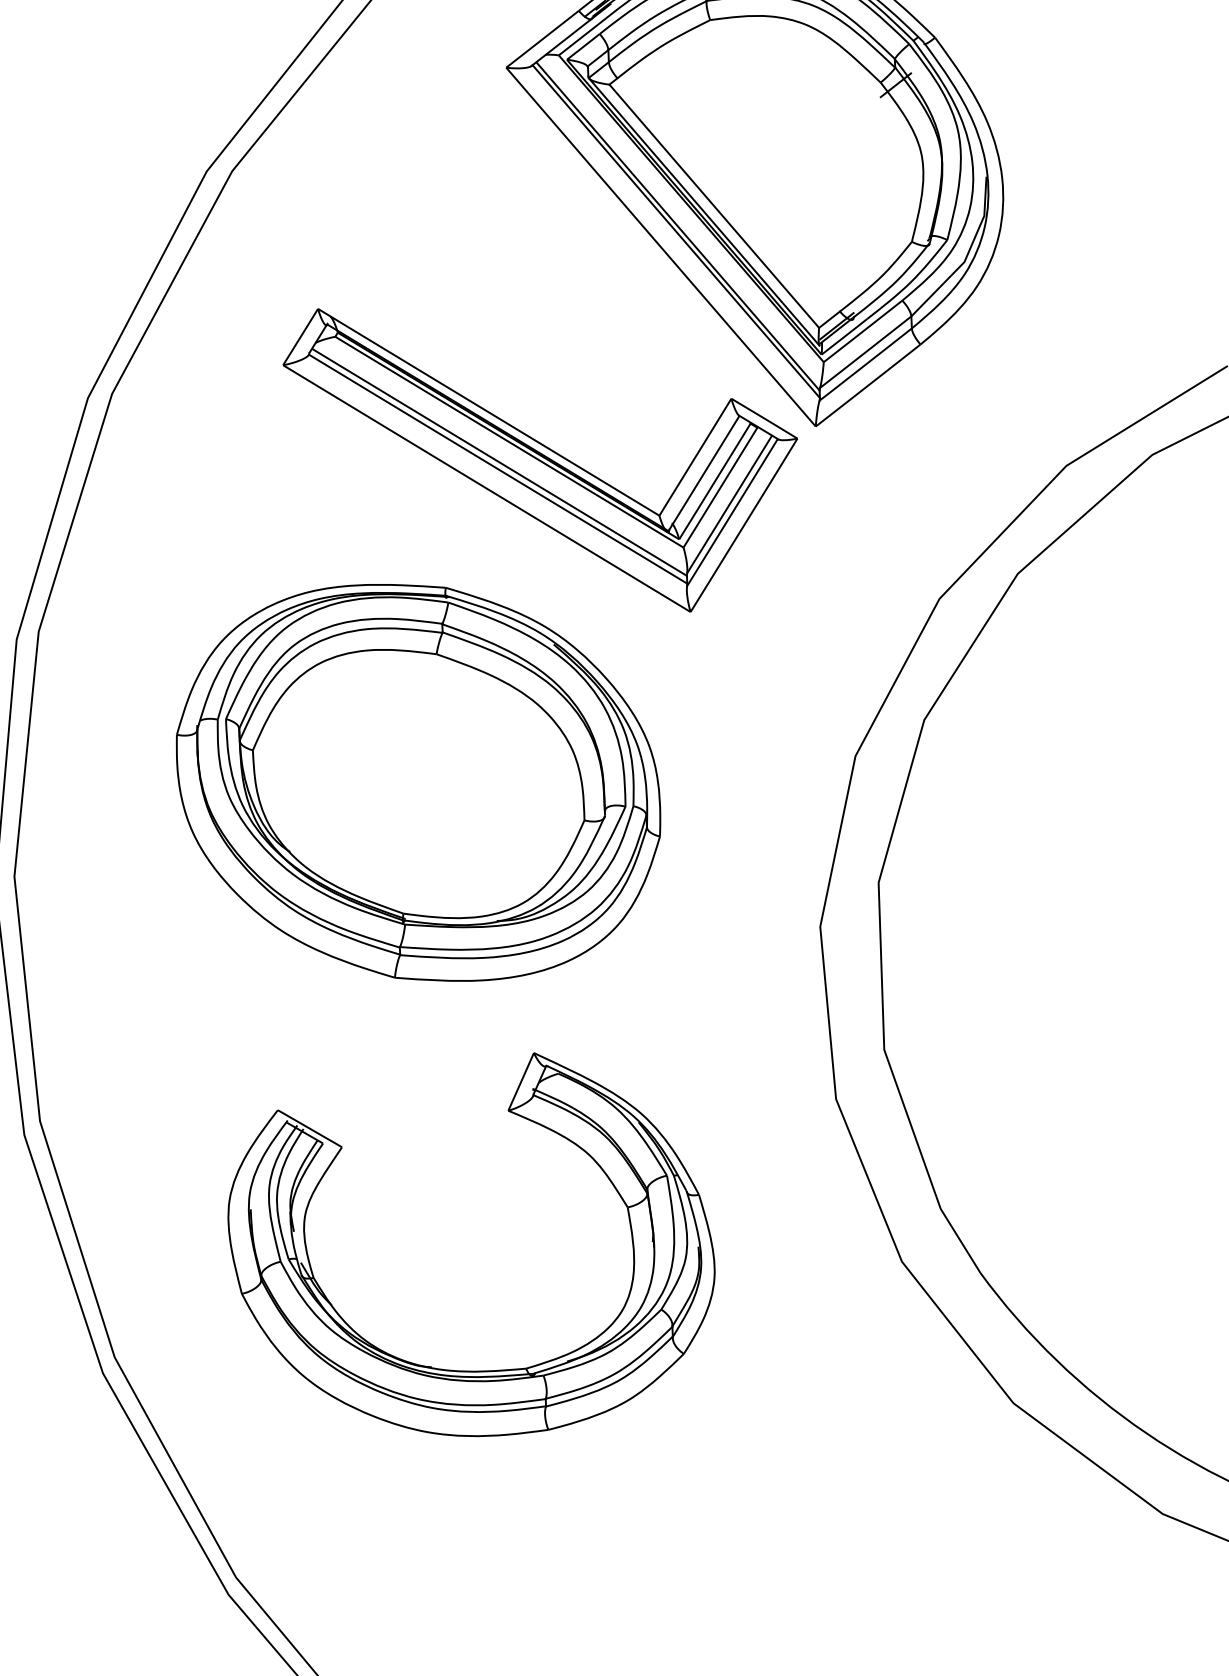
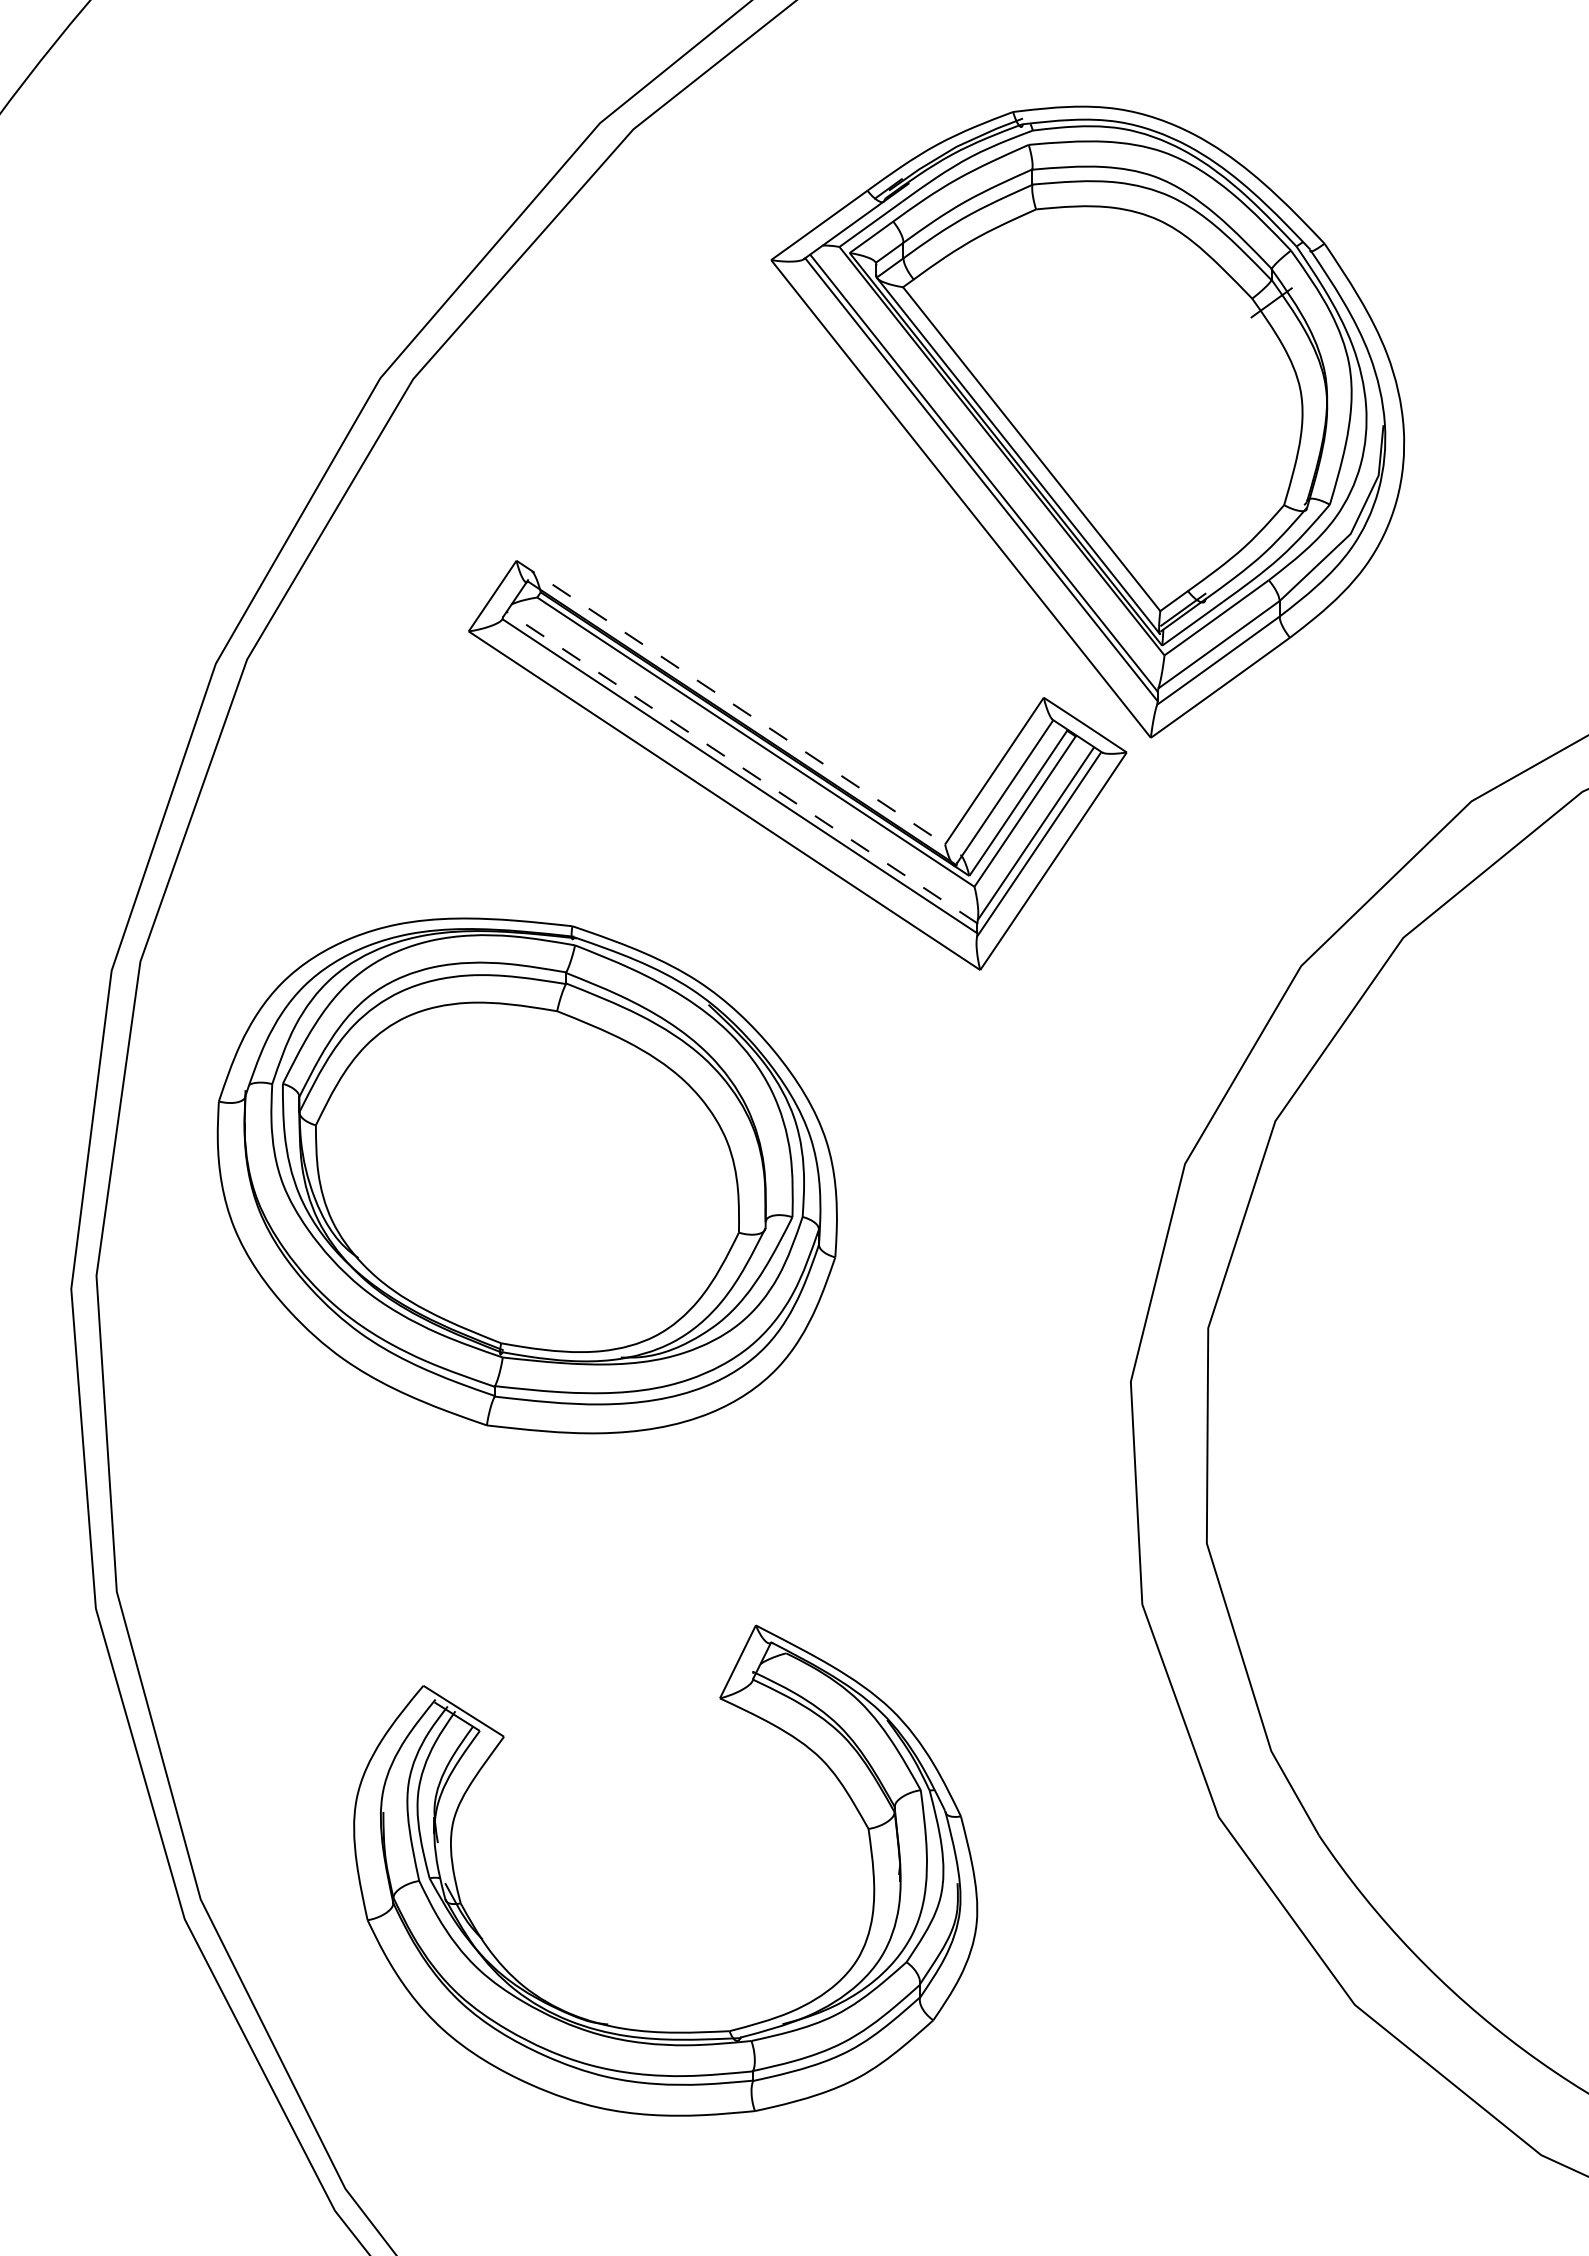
line: (487, 411) -> (729, 701), solid -> dashed
line: (499, 462) -> (741, 767), solid -> dashed
part: (417, 782) -> (526, 1175), moved
part: (465, 1370) -> (651, 2030), moved

